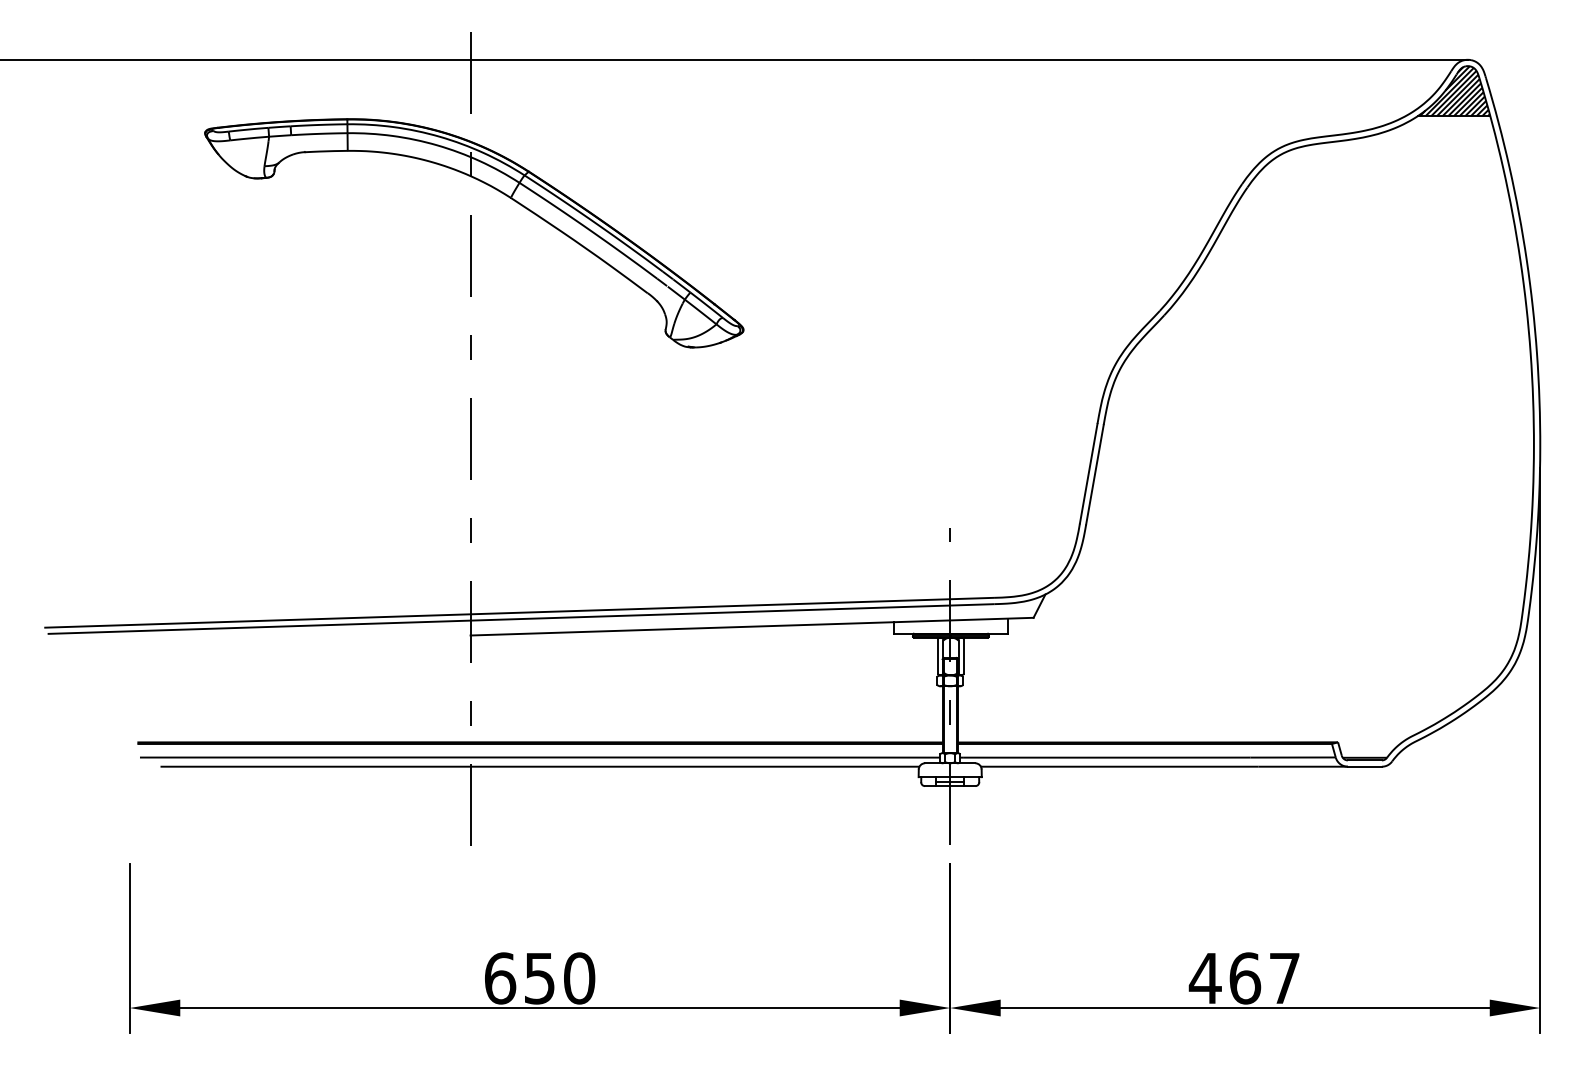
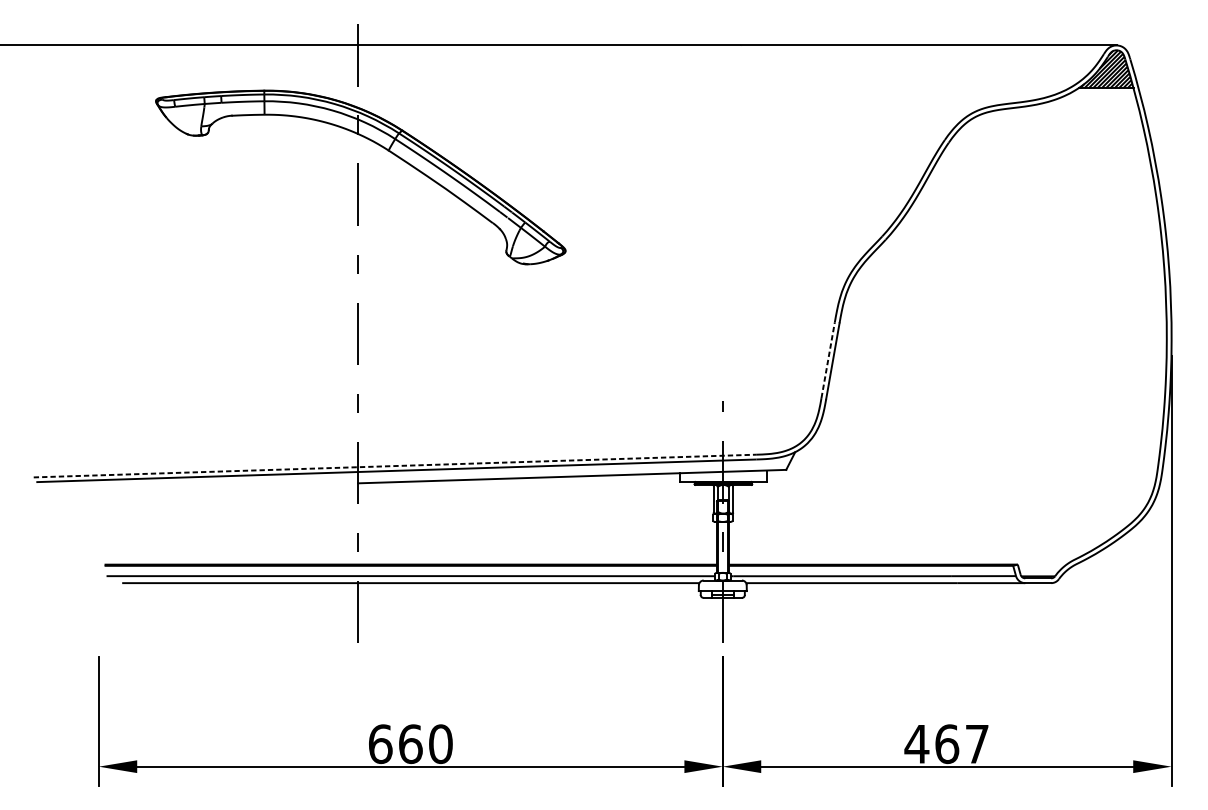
line: (1088, 473) -> (827, 360), solid -> dashed
line: (519, 612) -> (395, 465), solid -> dashed
text: (539, 978) -> (410, 744), 650 -> 660

